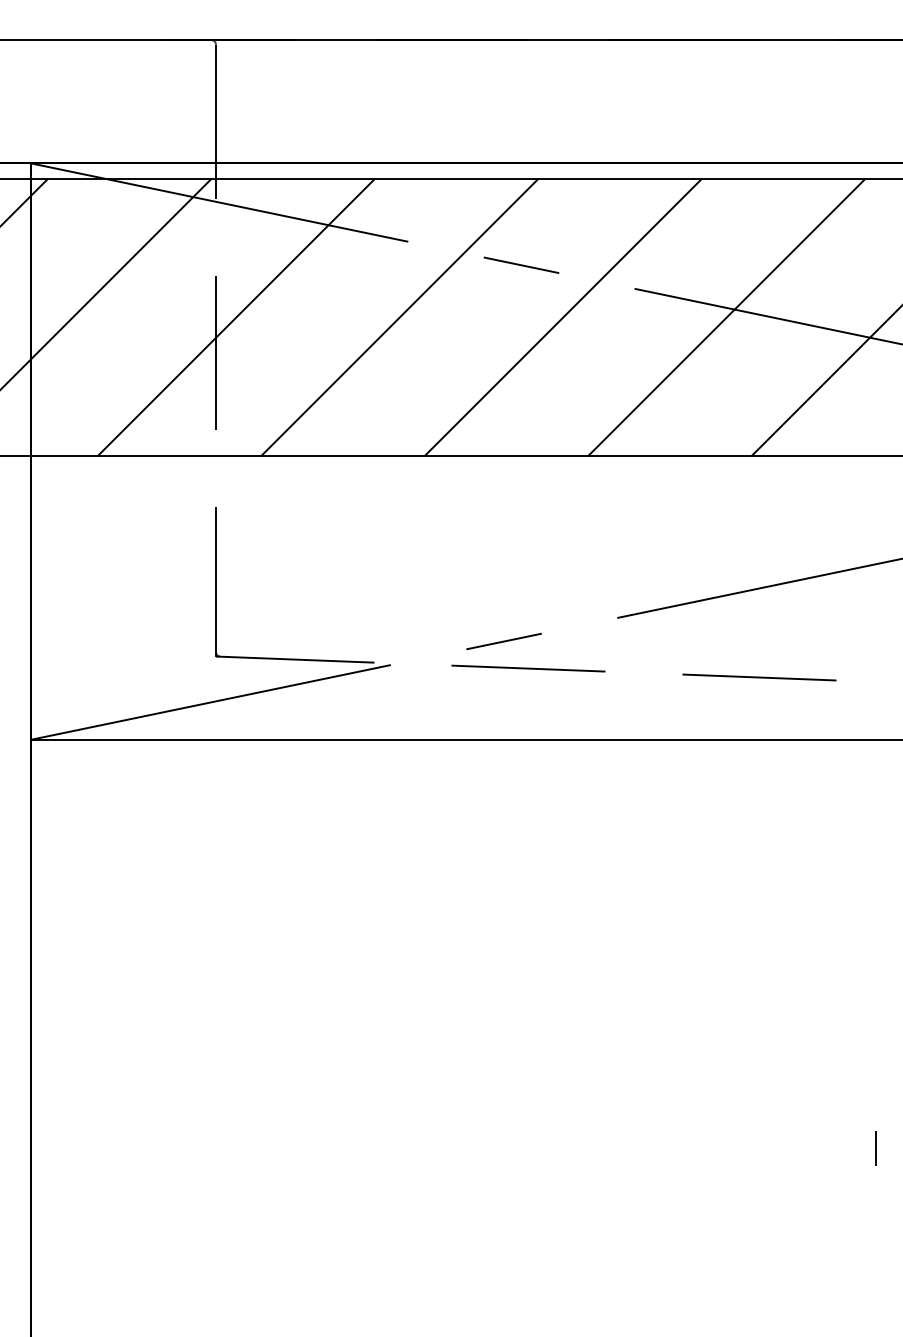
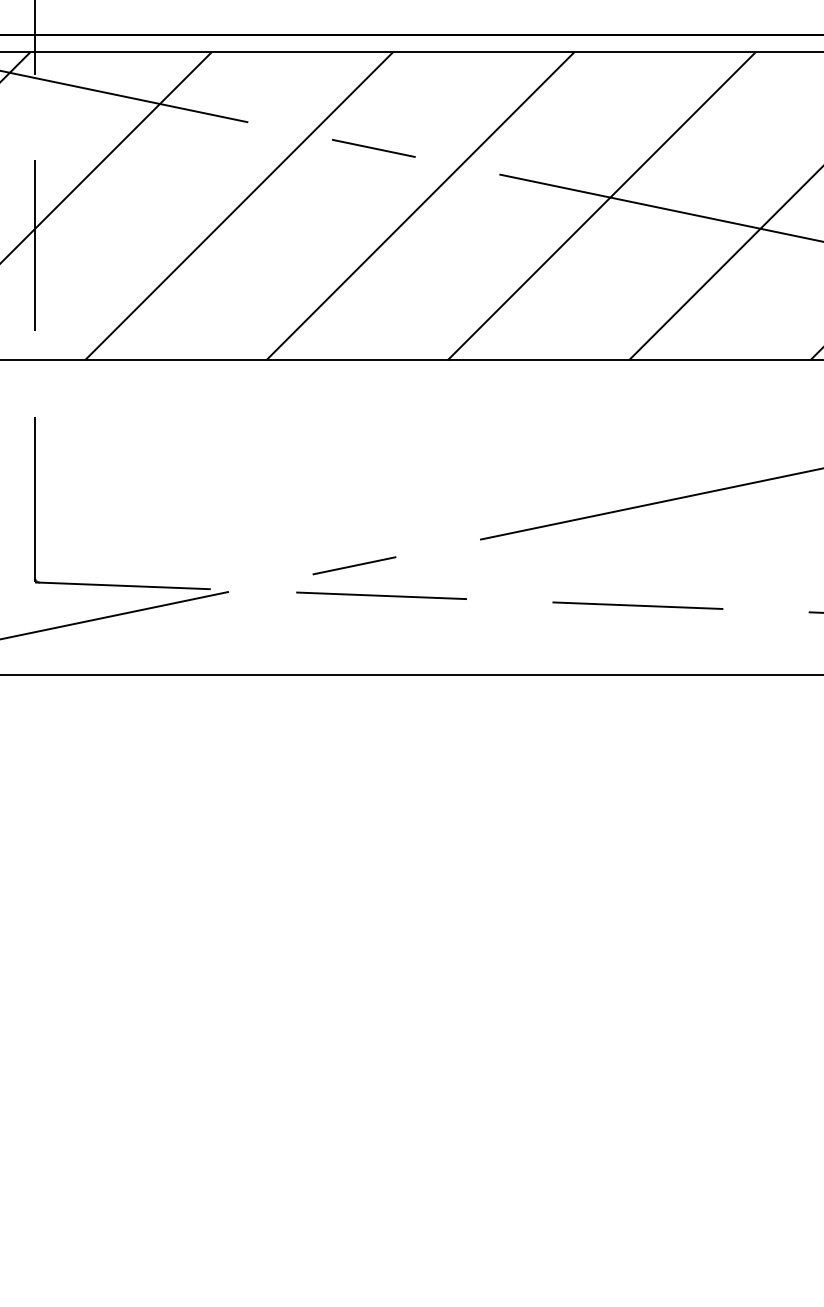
line: (875, 1148) -> (766, 1128), removed

